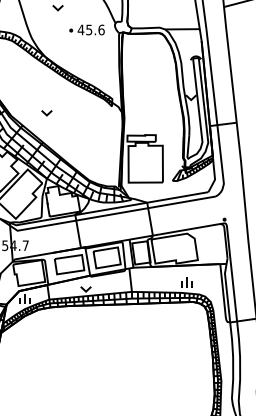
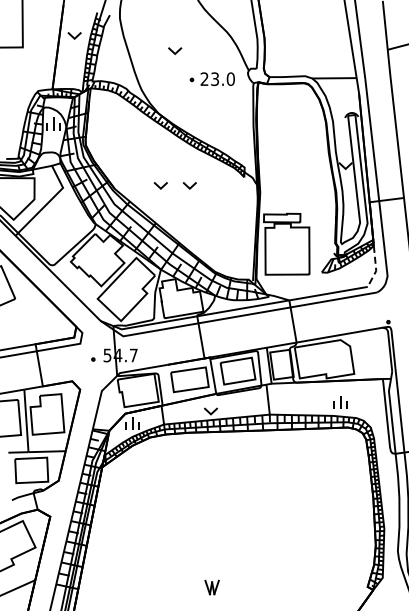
text: (91, 29) -> (217, 78), 45.6 -> 23.0
part: (69, 112) -> (189, 185), added
line: (214, 177) -> (375, 268), solid -> dashed

